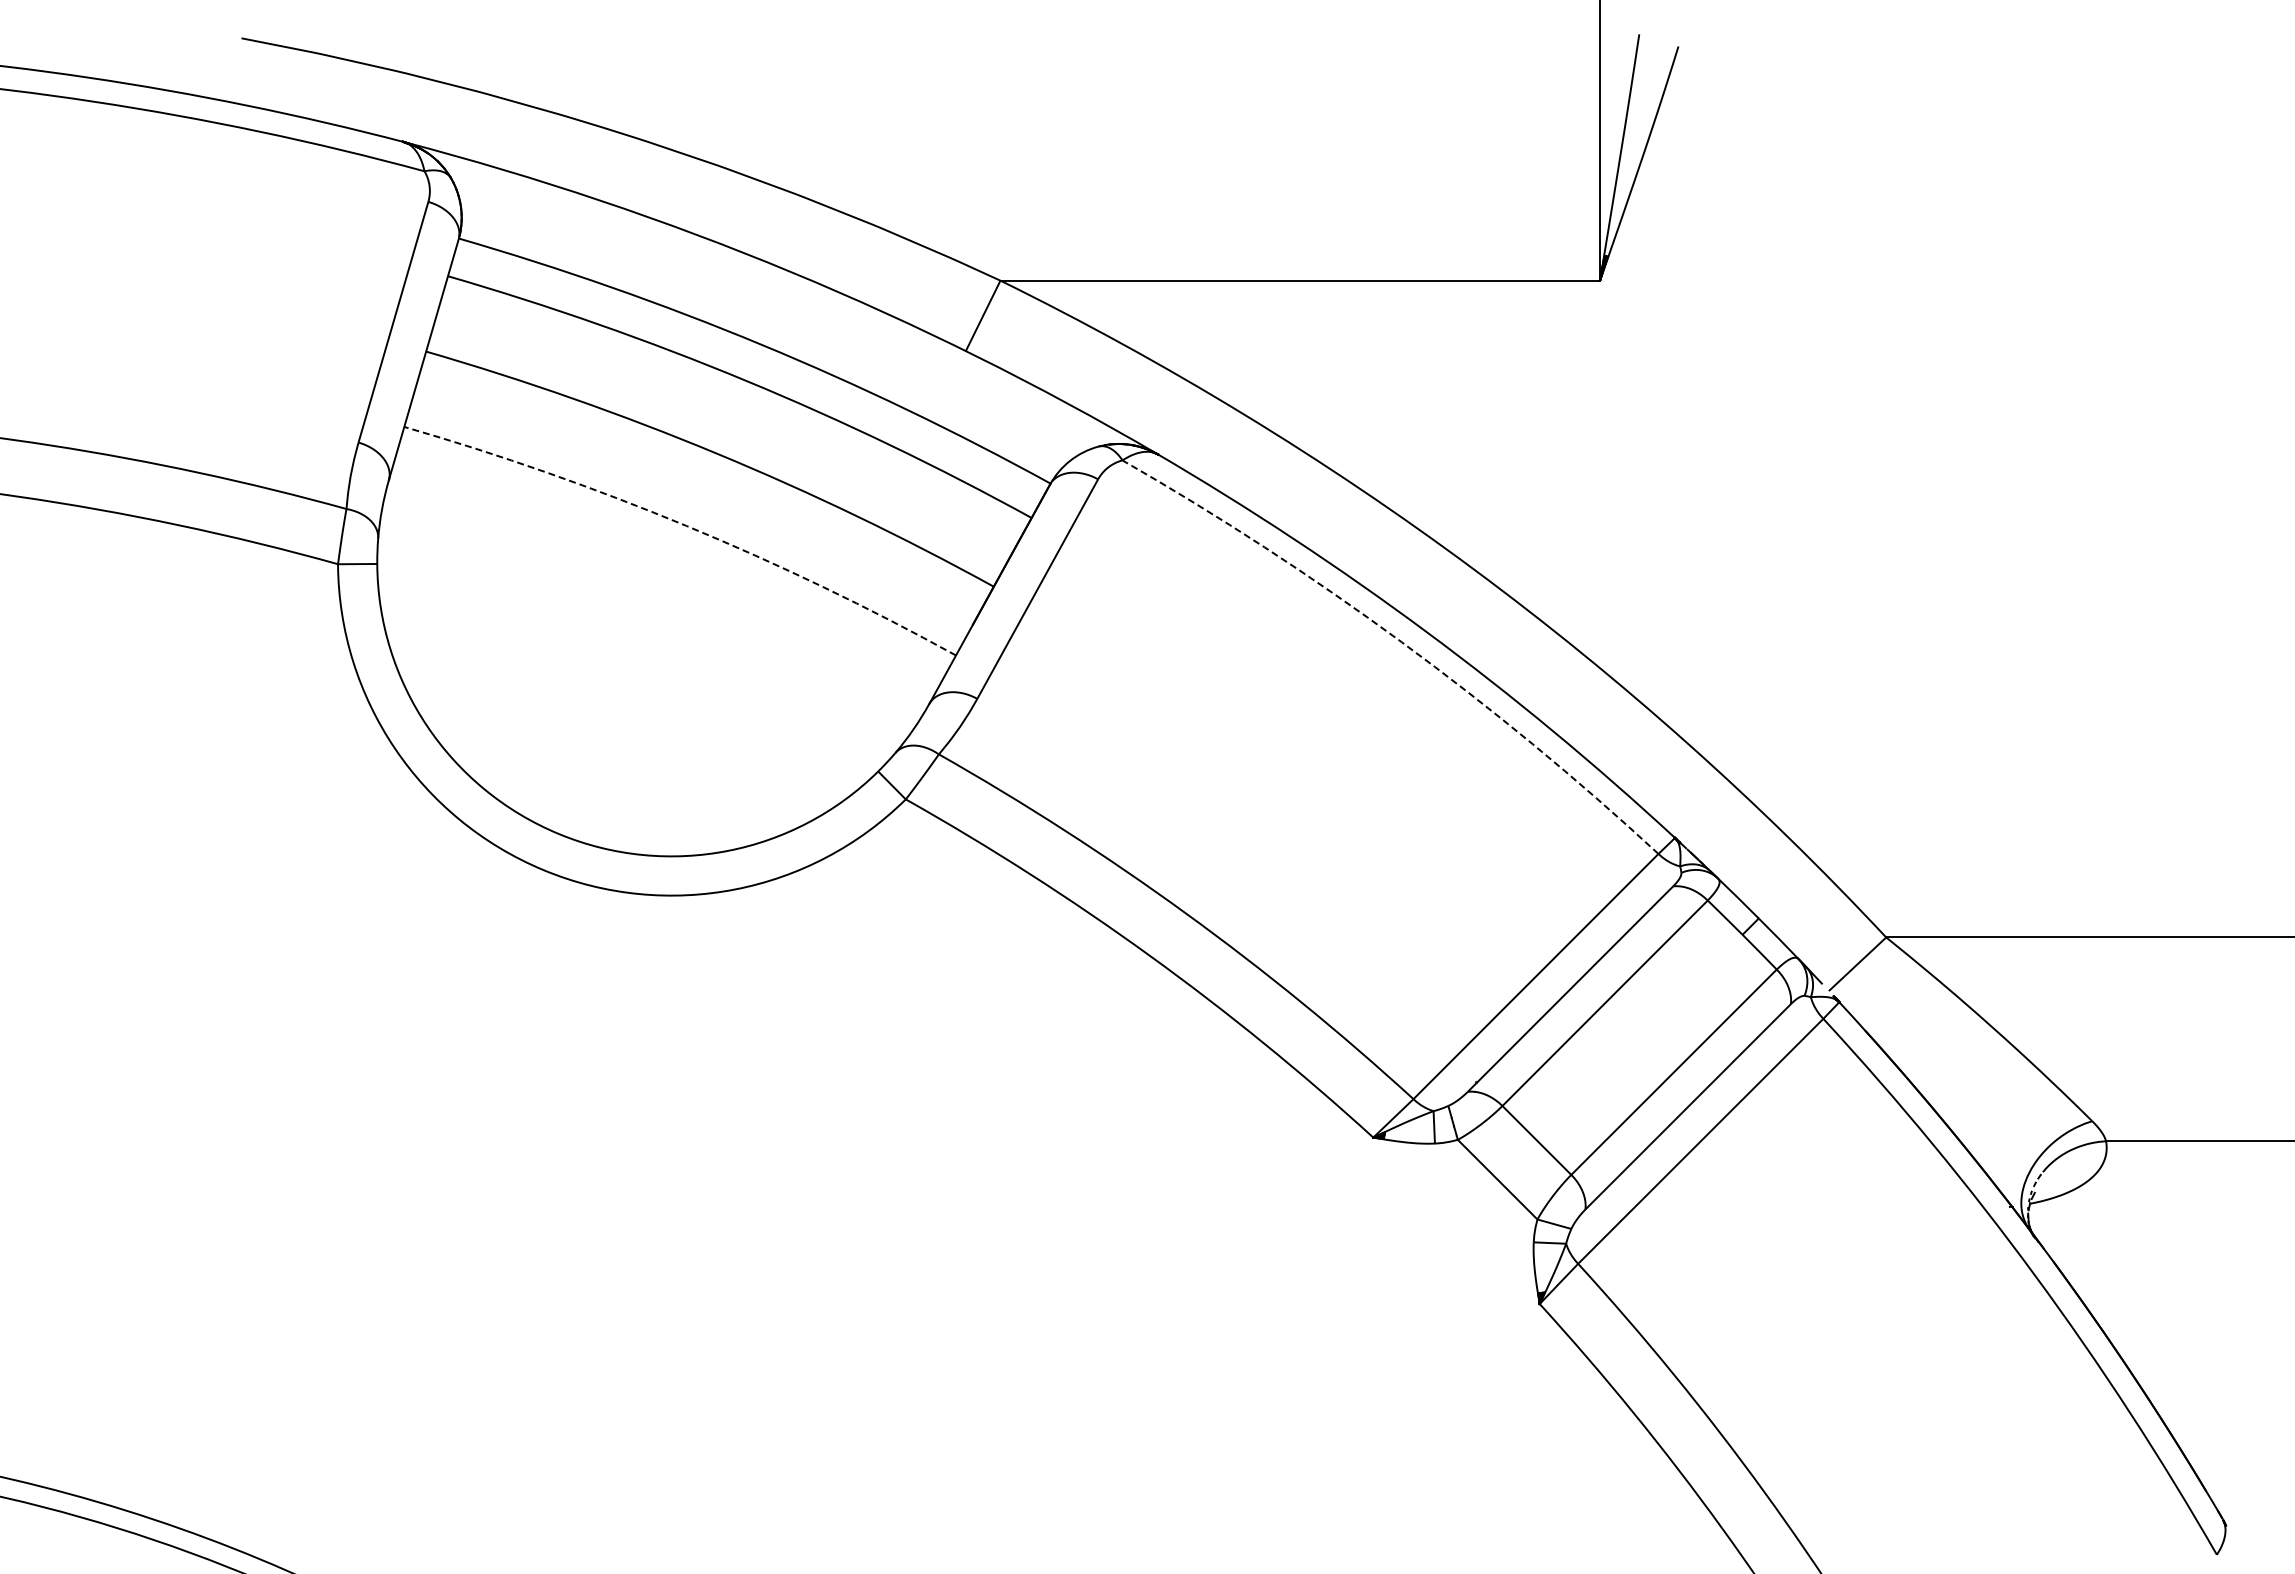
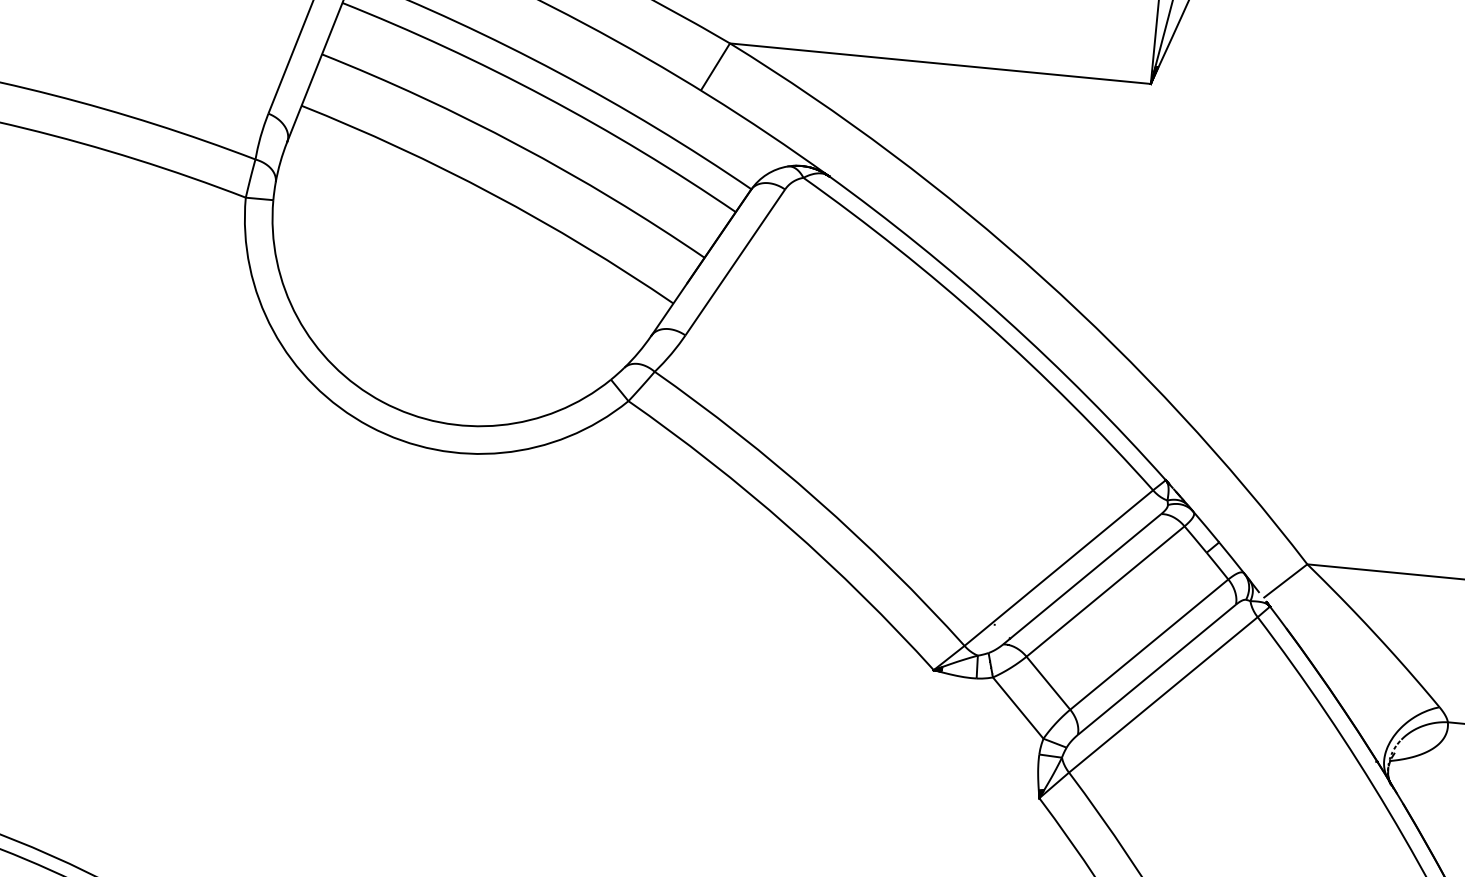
arc: (686, 525) -> (493, 194), dashed -> solid
arc: (1401, 642) -> (987, 324), dashed -> solid

